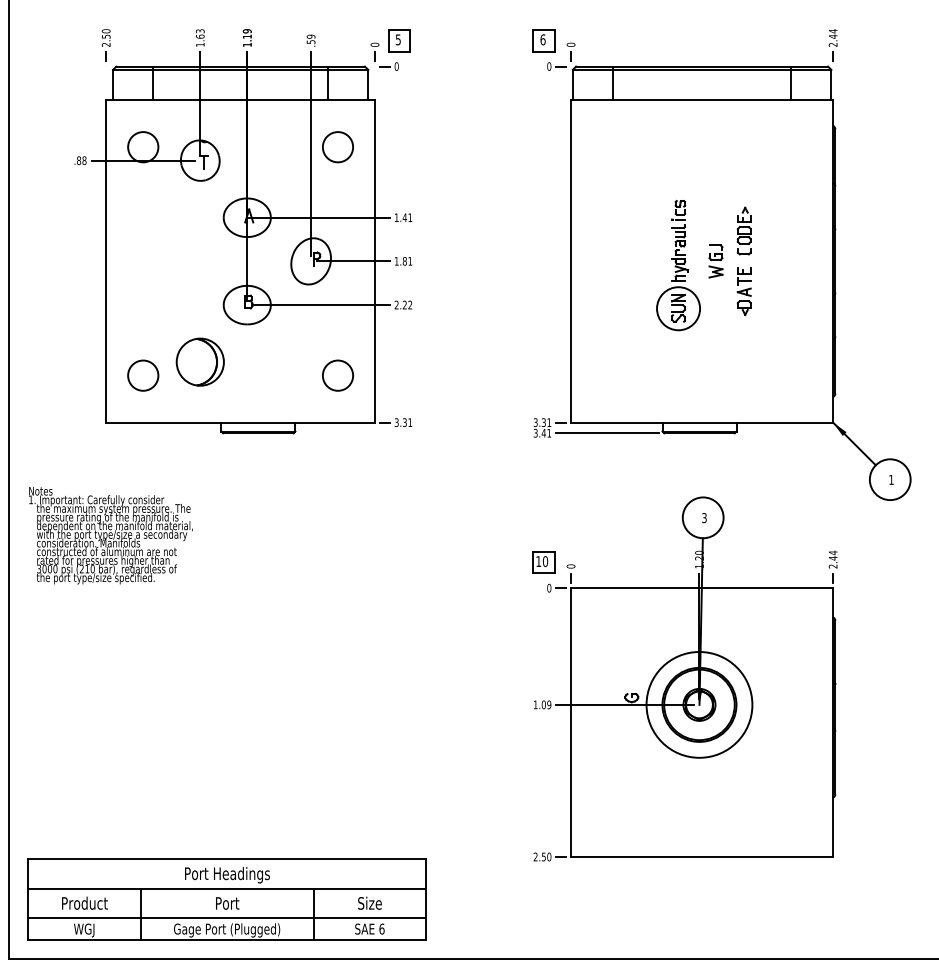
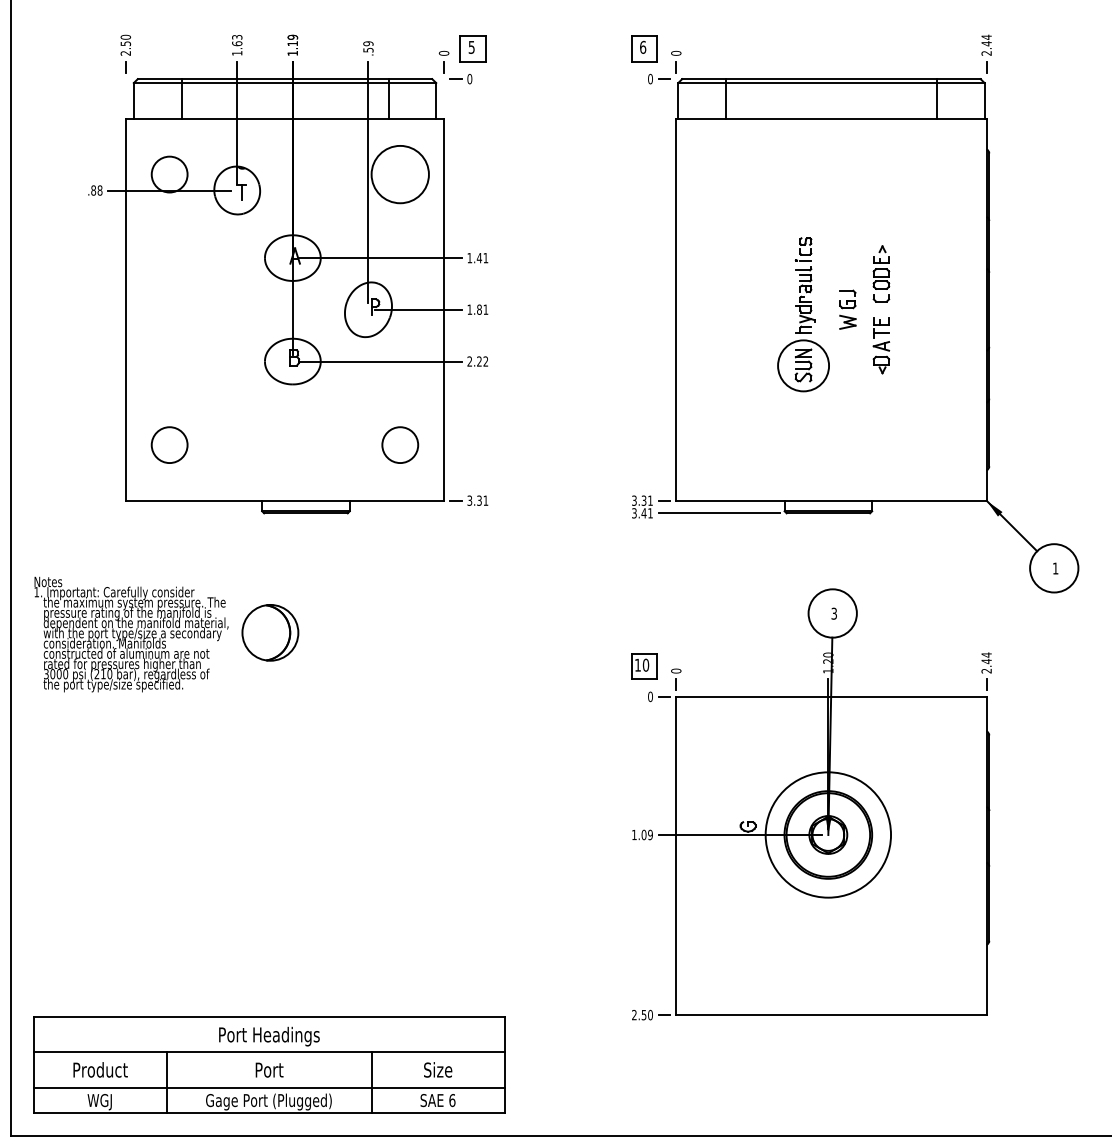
circle: (337, 147) -> (399, 174), size x1.6
part: (199, 361) -> (269, 632), moved

